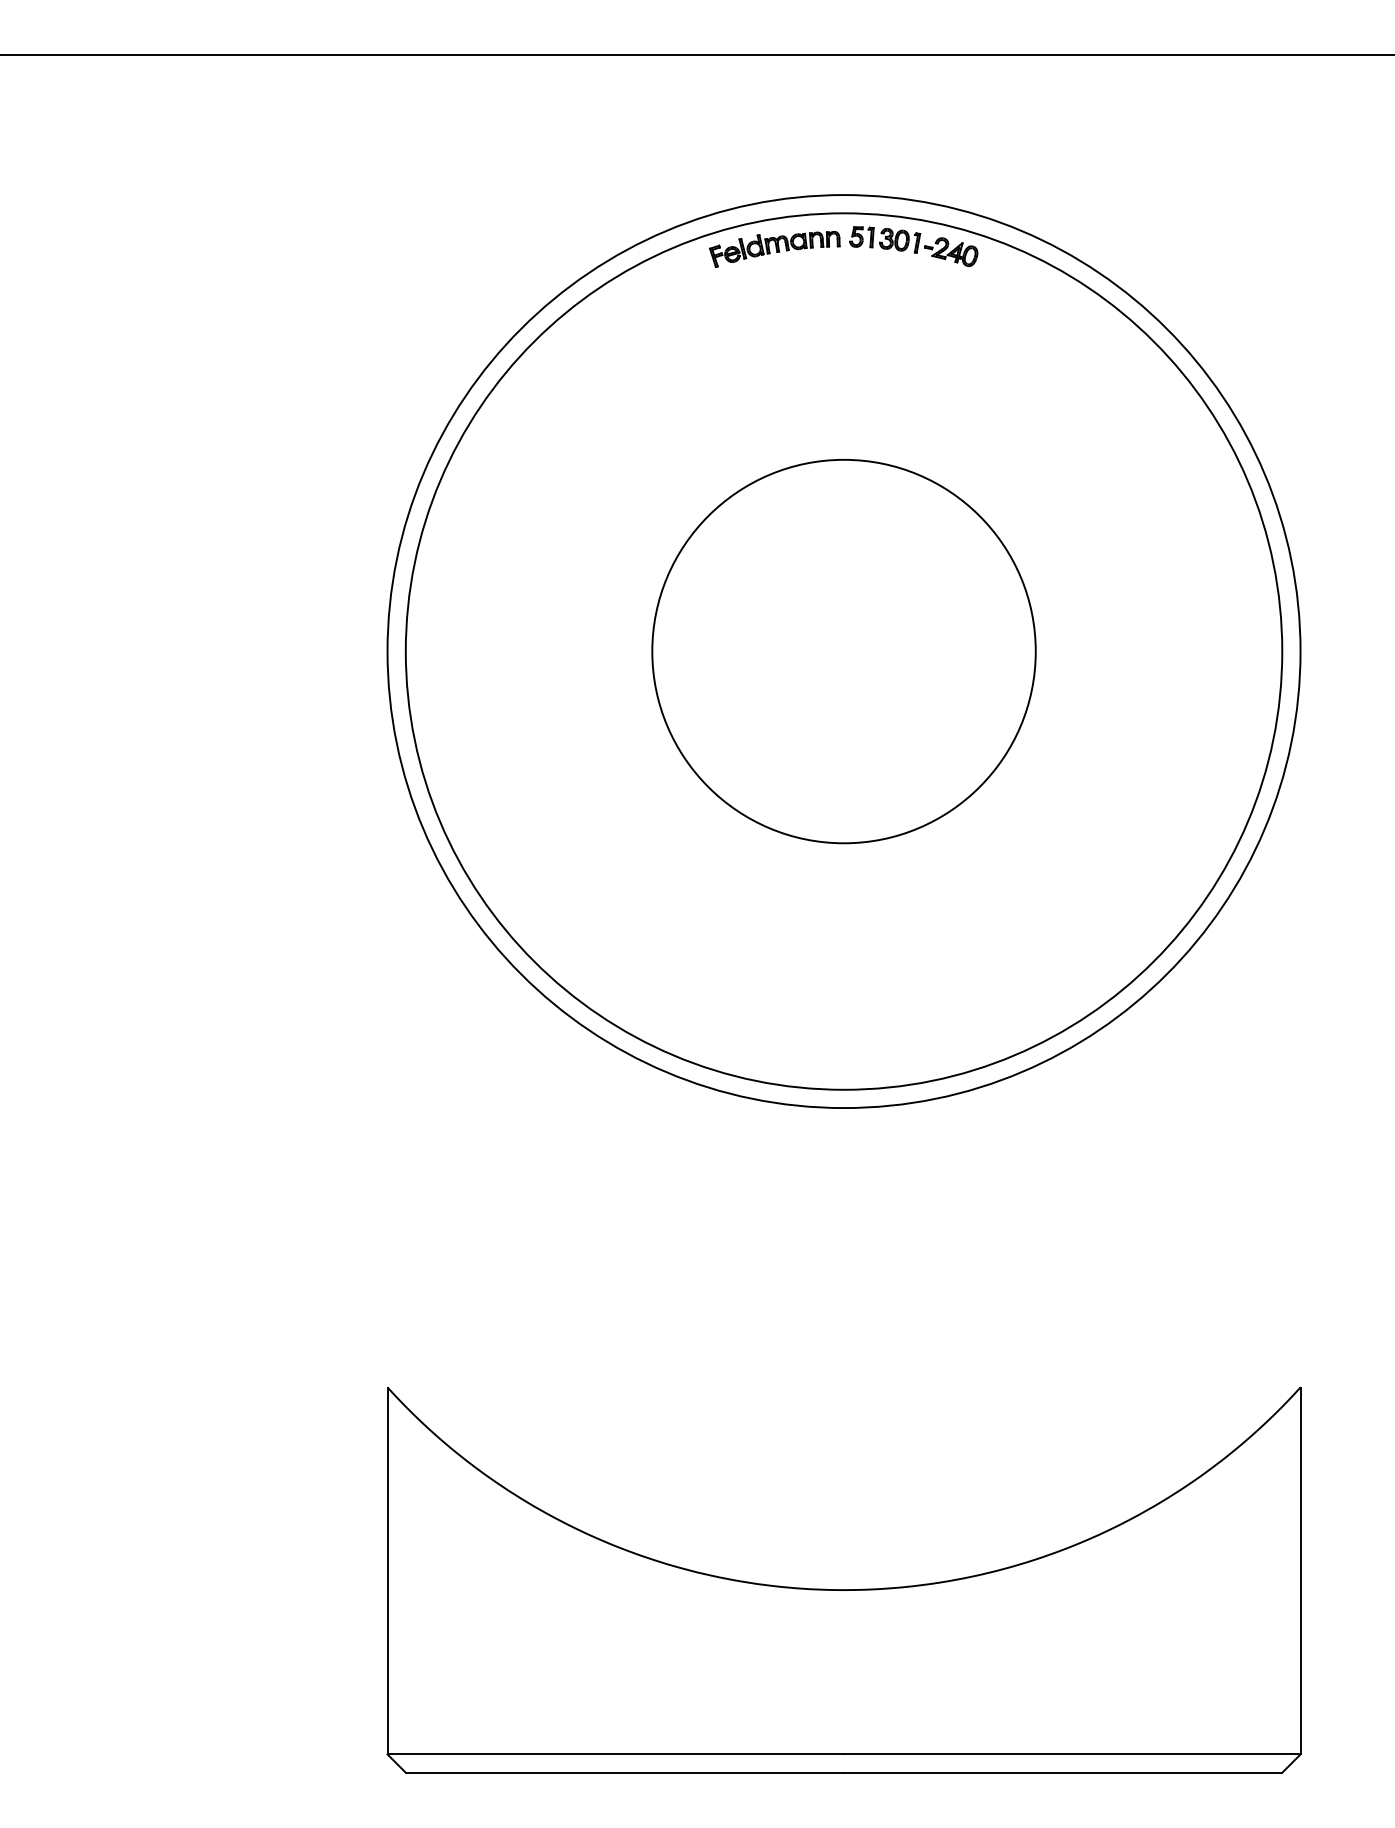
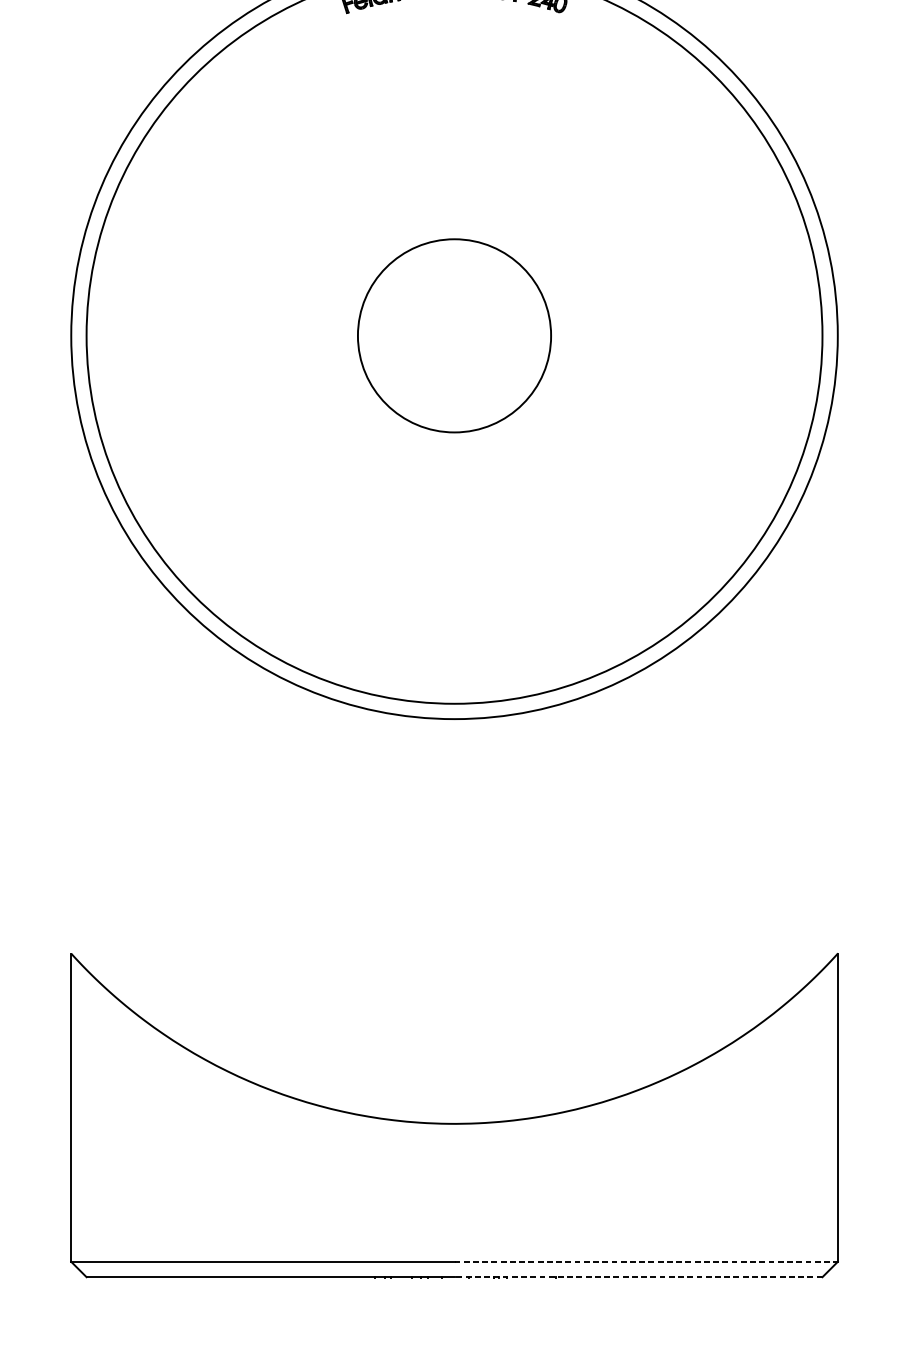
circle: (843, 651) -> (454, 335), size x0.6
line: (1072, 1754) -> (646, 1261), solid -> dashed
line: (1062, 1772) -> (637, 1276), solid -> dashed

